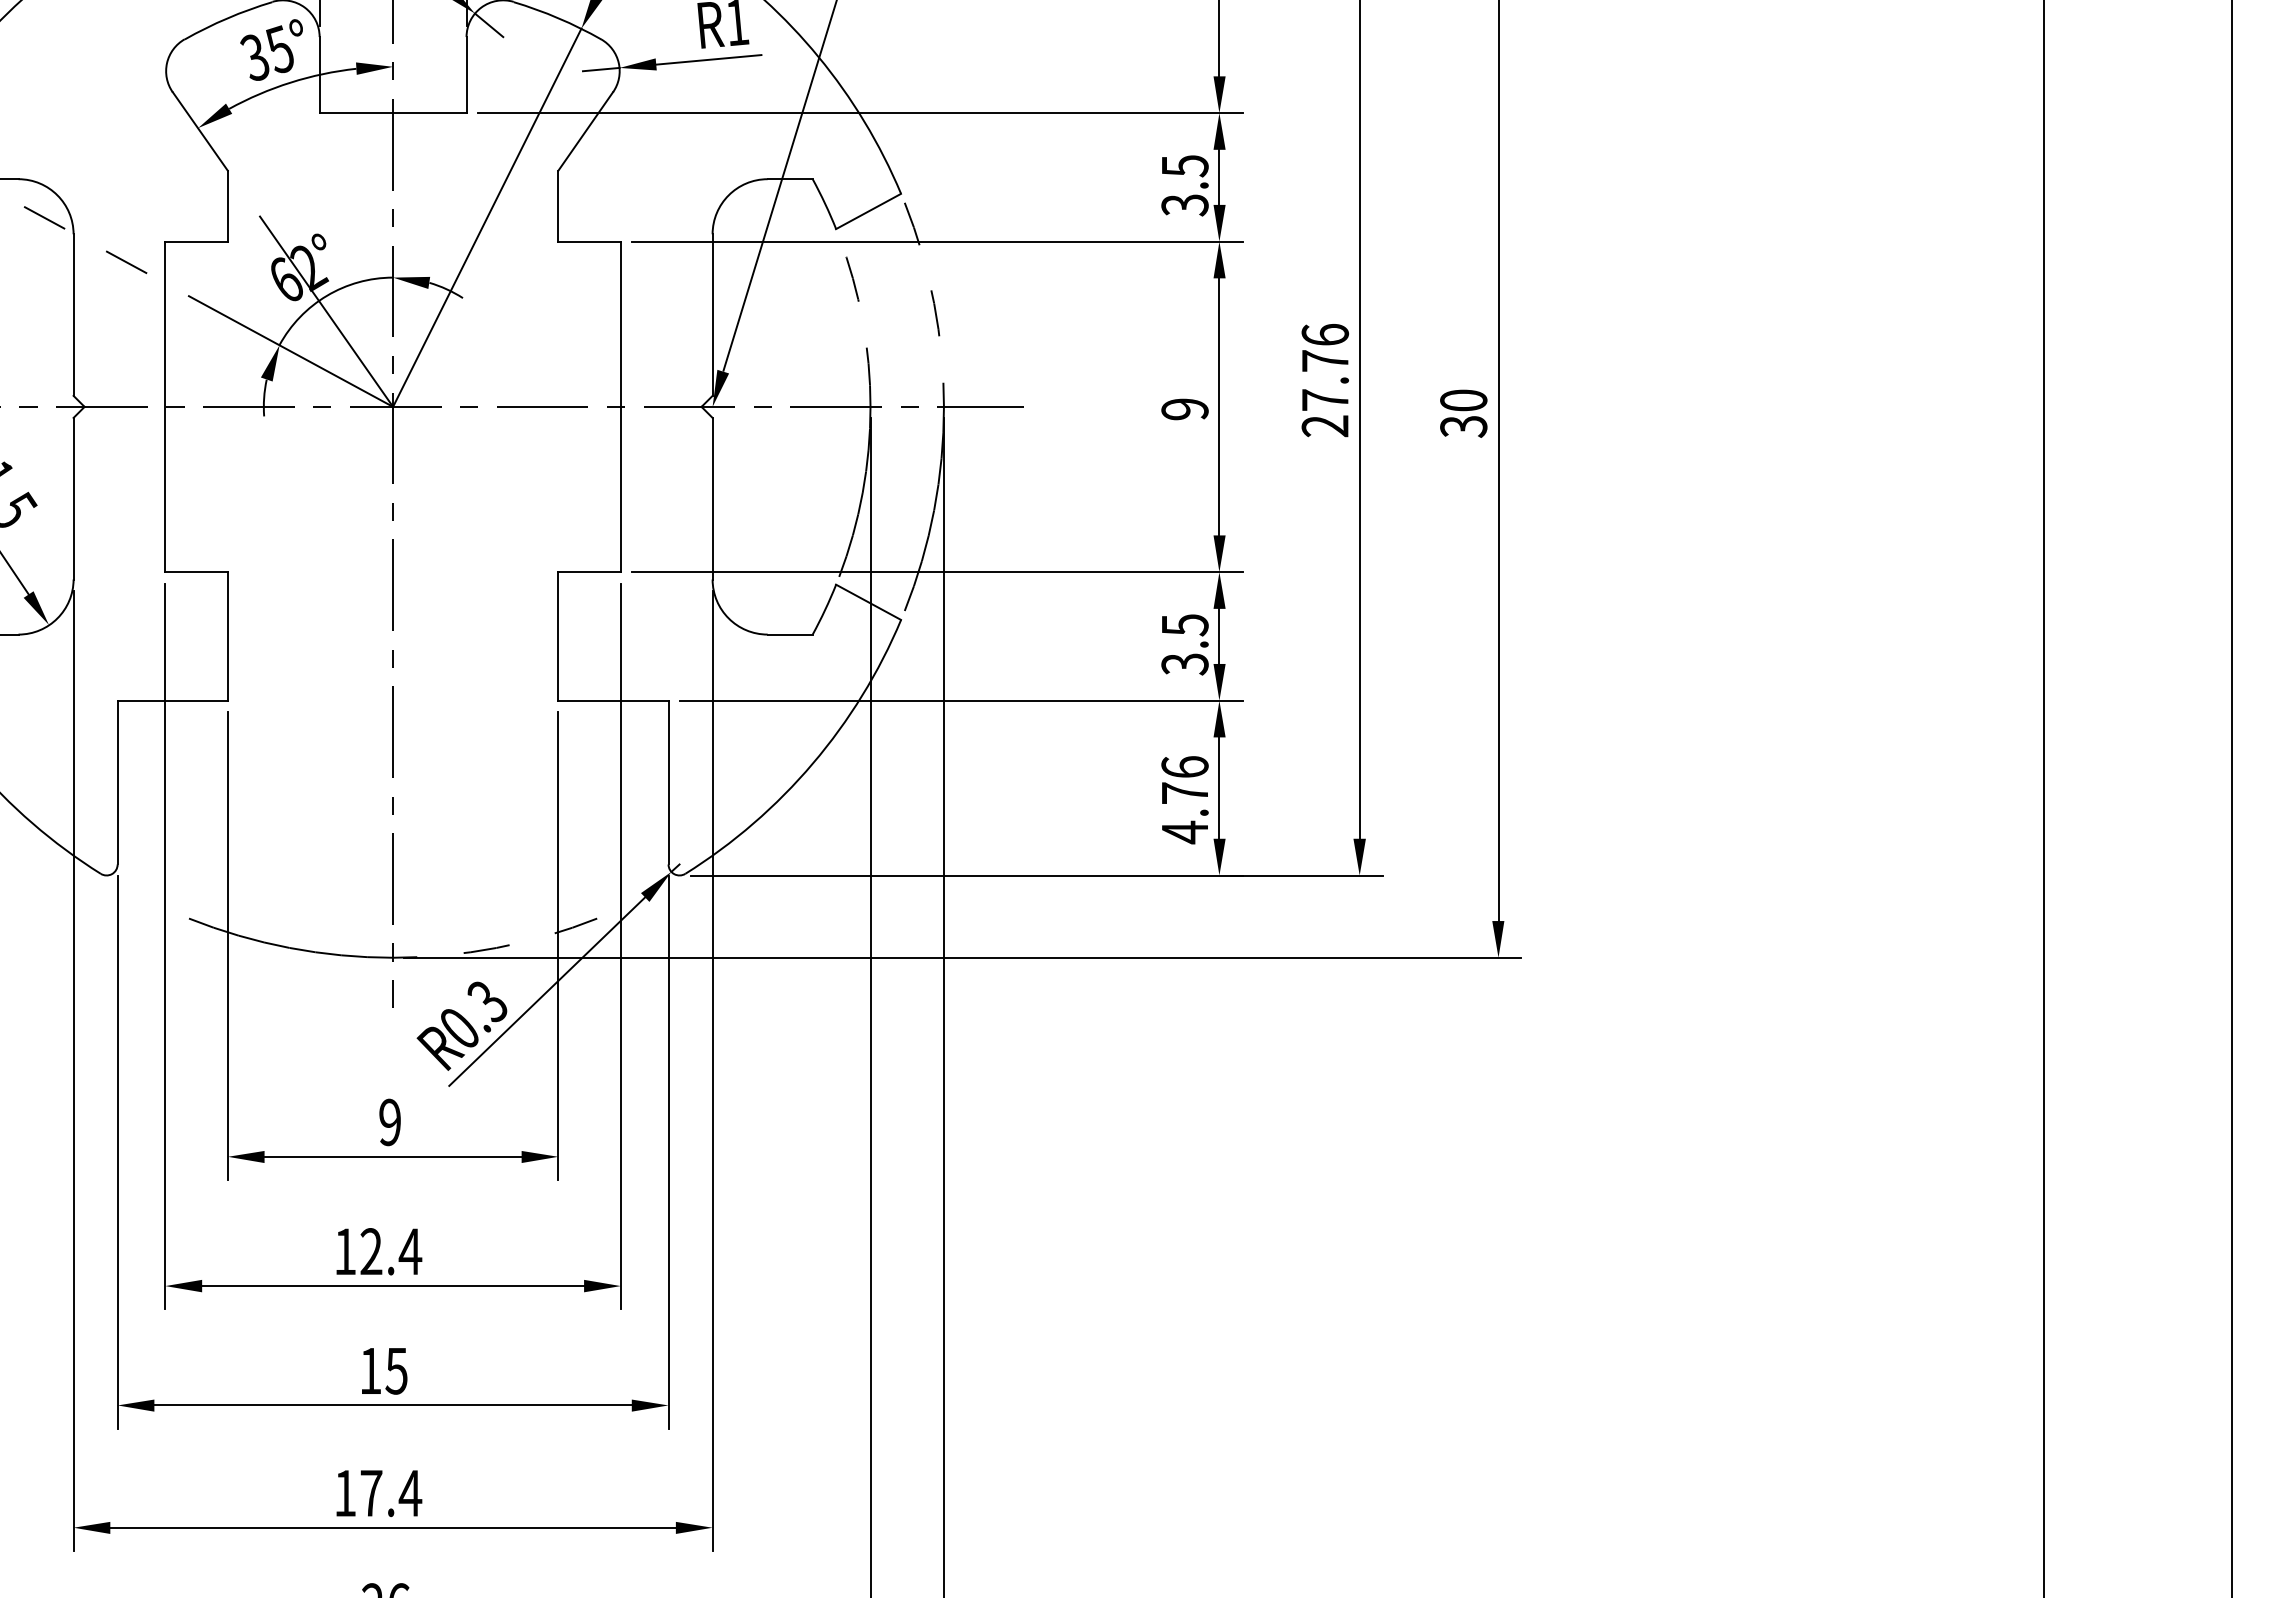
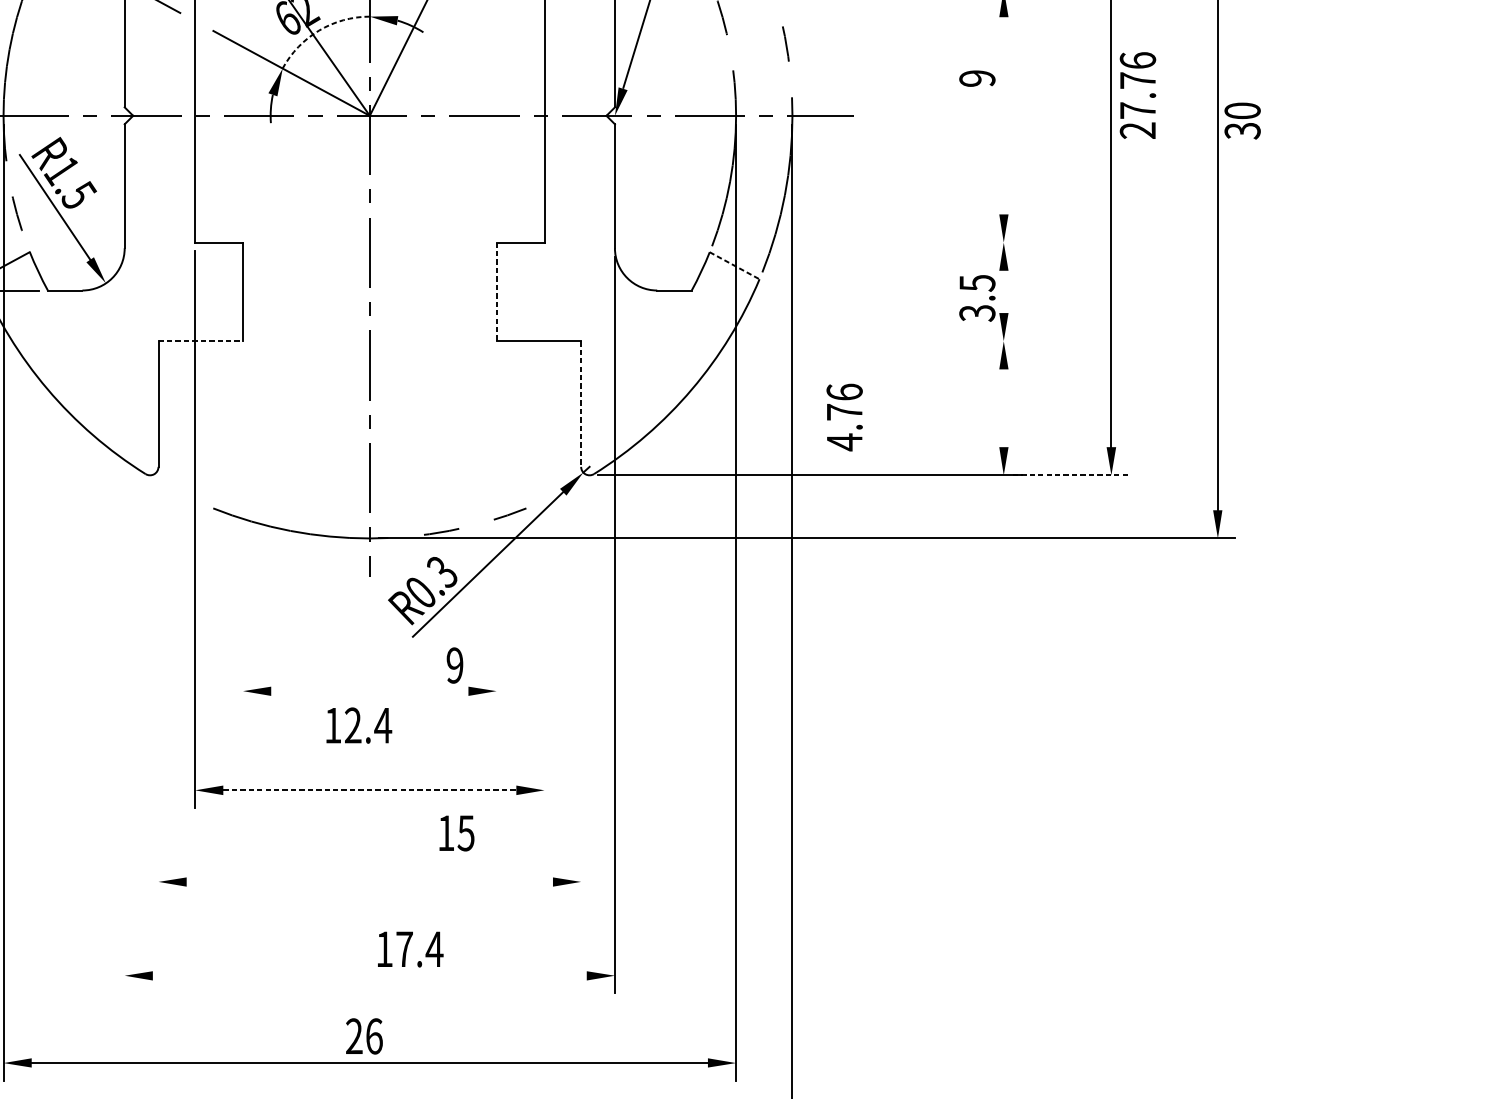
arc: (326, 295) -> (318, 30), solid -> dashed
text: (1324, 380) -> (1137, 95), moved
line: (1219, 406) -> (1003, 115), removed
text: (1184, 409) -> (976, 78), moved
text: (1463, 413) -> (1242, 120), moved
line: (937, 572) -> (787, 242), removed
line: (868, 602) -> (734, 265), solid -> dashed
line: (1219, 635) -> (1003, 291), removed
line: (558, 636) -> (496, 291), solid -> dashed
line: (173, 700) -> (201, 341), solid -> dashed
line: (960, 700) -> (805, 341), removed
line: (668, 782) -> (581, 403), solid -> dashed
line: (1219, 787) -> (1003, 407), removed
text: (1184, 800) -> (844, 417), moved
line: (1306, 875) -> (1070, 475), solid -> dashed
line: (227, 945) -> (242, 529), removed
line: (558, 945) -> (496, 529), removed
line: (620, 945) -> (544, 529), removed
line: (73, 1070) -> (124, 624), removed
text: (389, 1122) -> (454, 665), moved
line: (117, 1151) -> (158, 687), removed
line: (668, 1151) -> (581, 687), removed
line: (392, 1156) -> (369, 690), removed
text: (379, 1251) -> (359, 725), moved
line: (393, 1286) -> (370, 790), solid -> dashed
text: (384, 1371) -> (456, 833), moved
line: (392, 1405) -> (369, 881), removed
text: (379, 1493) -> (410, 949), moved
line: (392, 1527) -> (369, 975), removed

